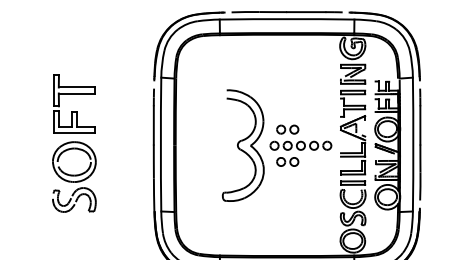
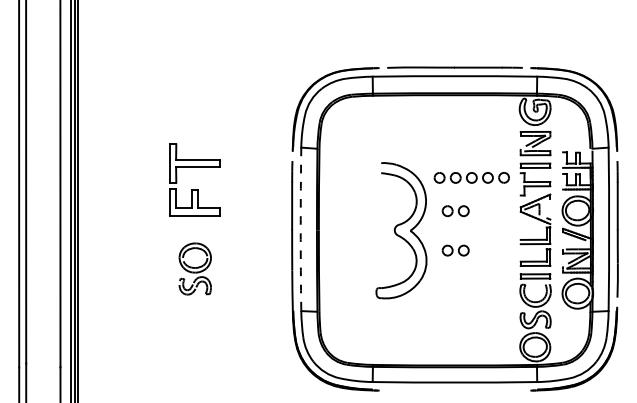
arc: (160, 144) -> (300, 229), solid -> dashed
part: (300, 145) -> (471, 177), moved
part: (74, 176) -> (195, 268), size x0.6

